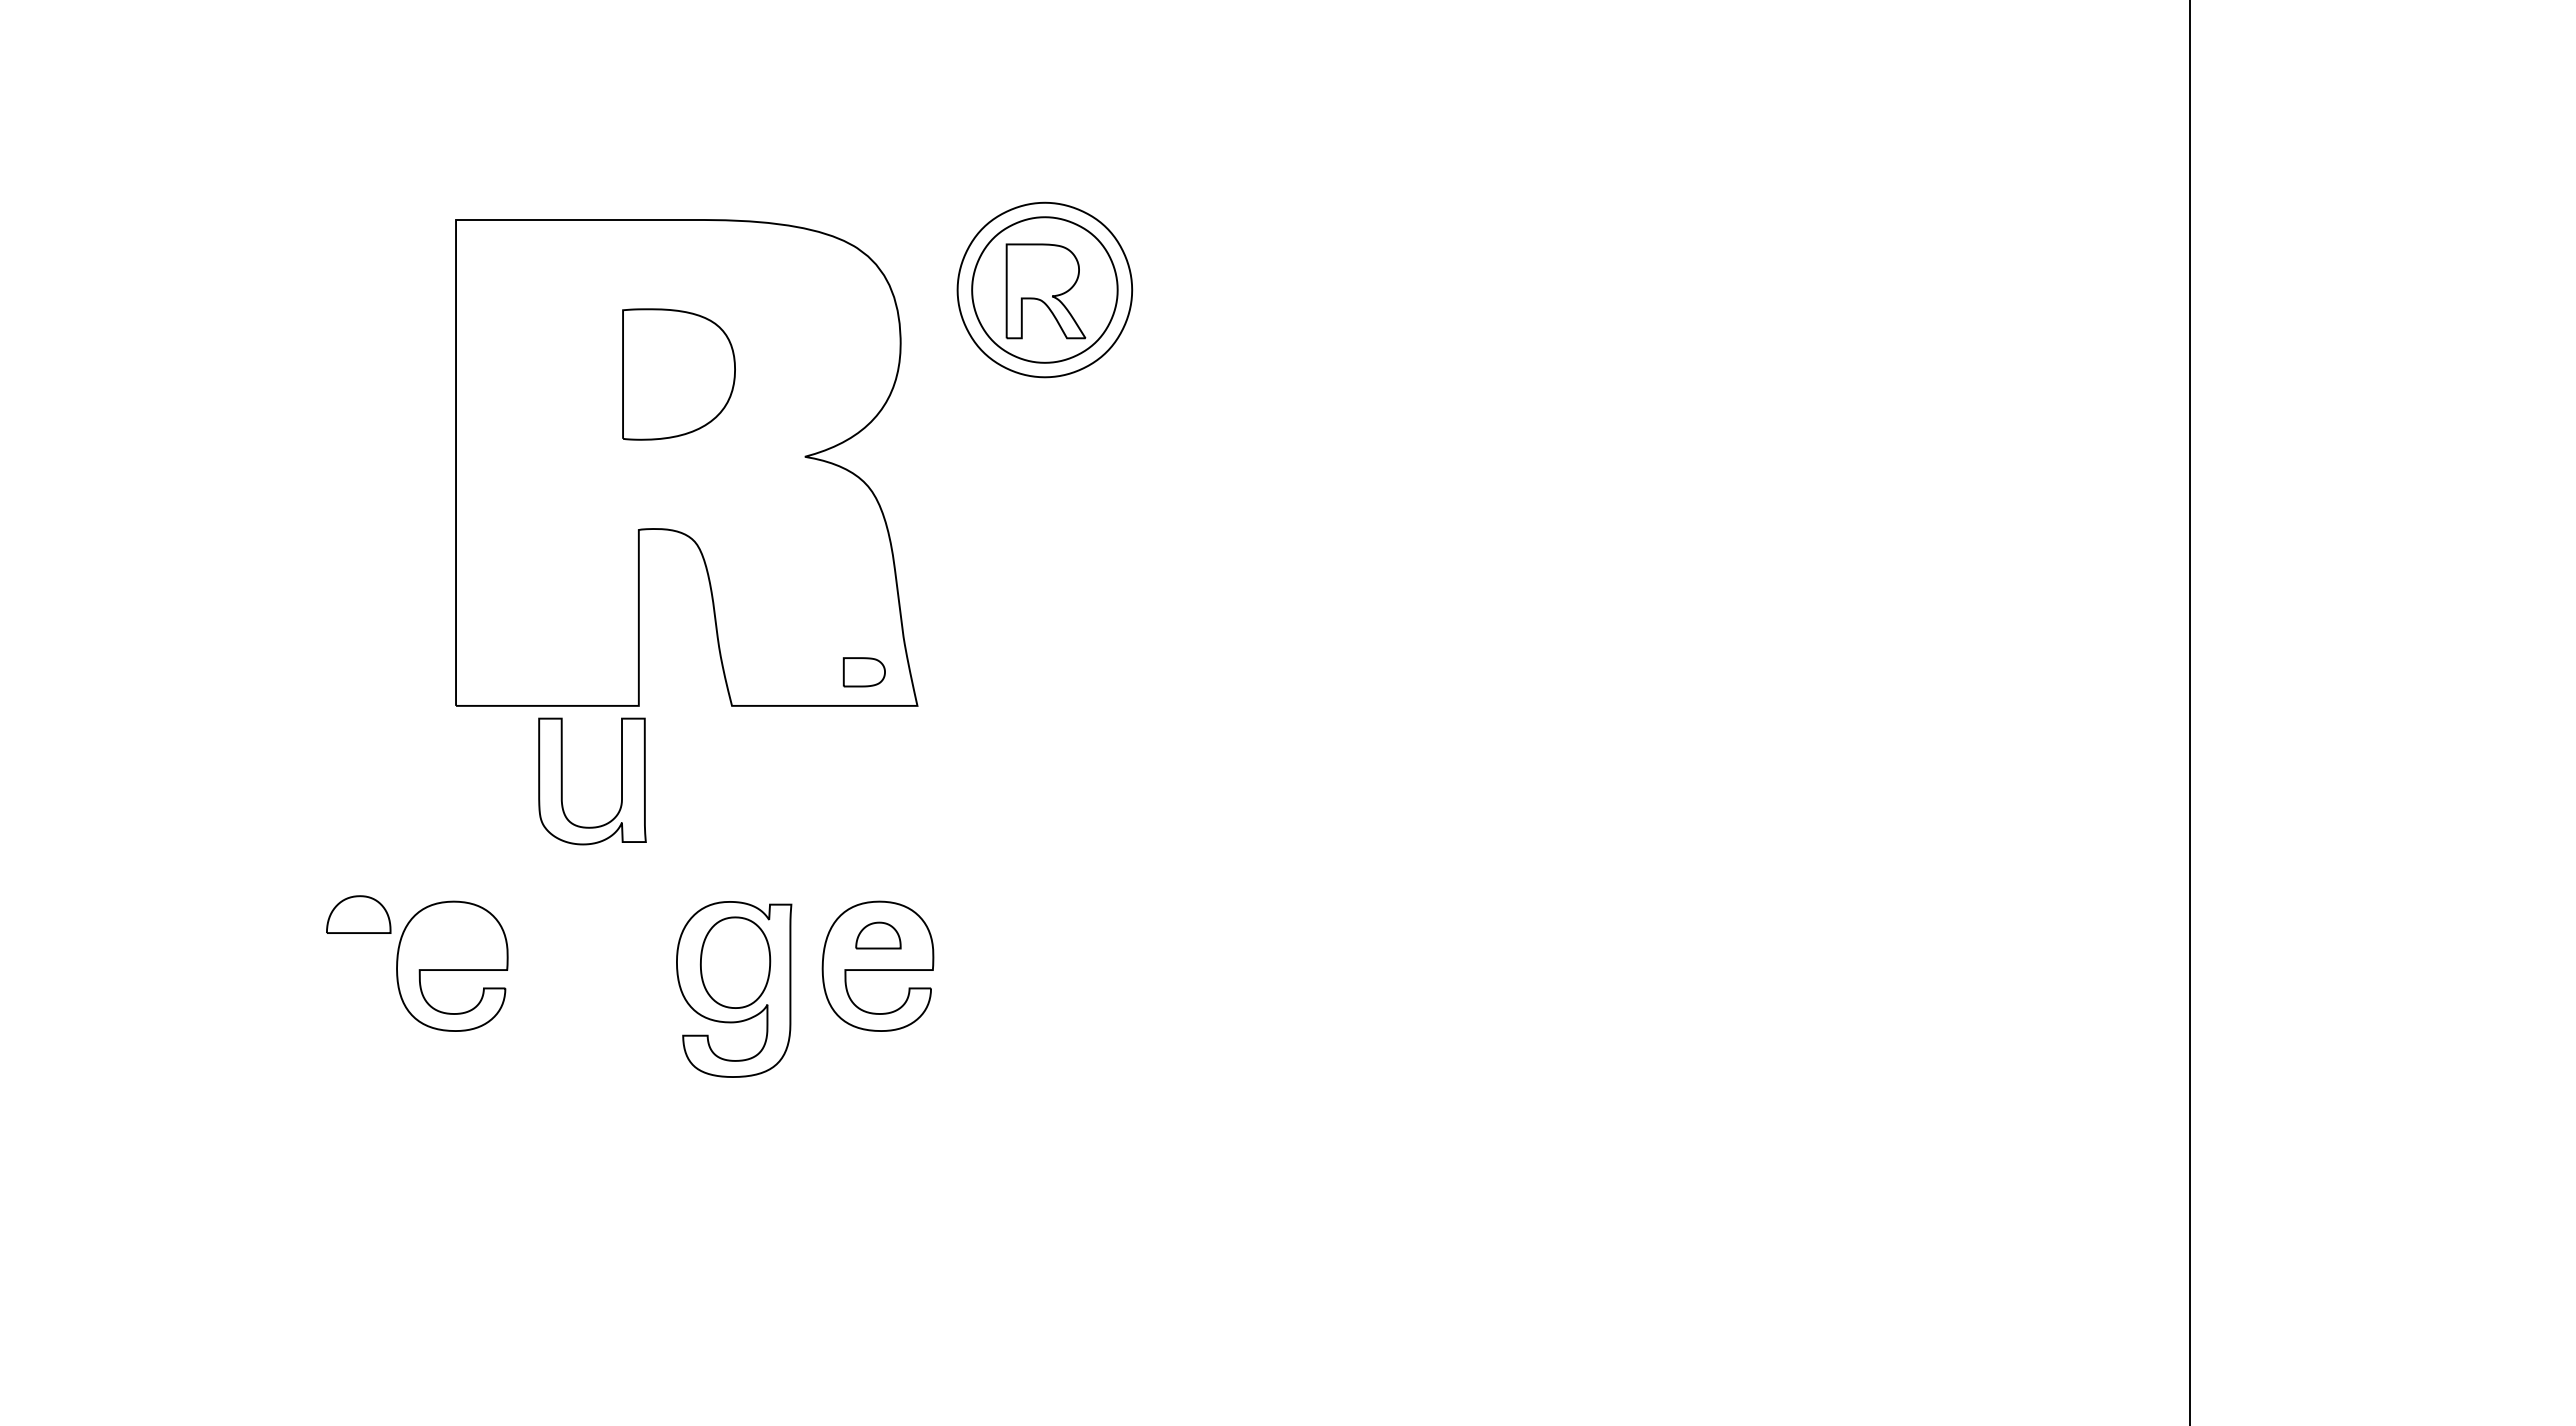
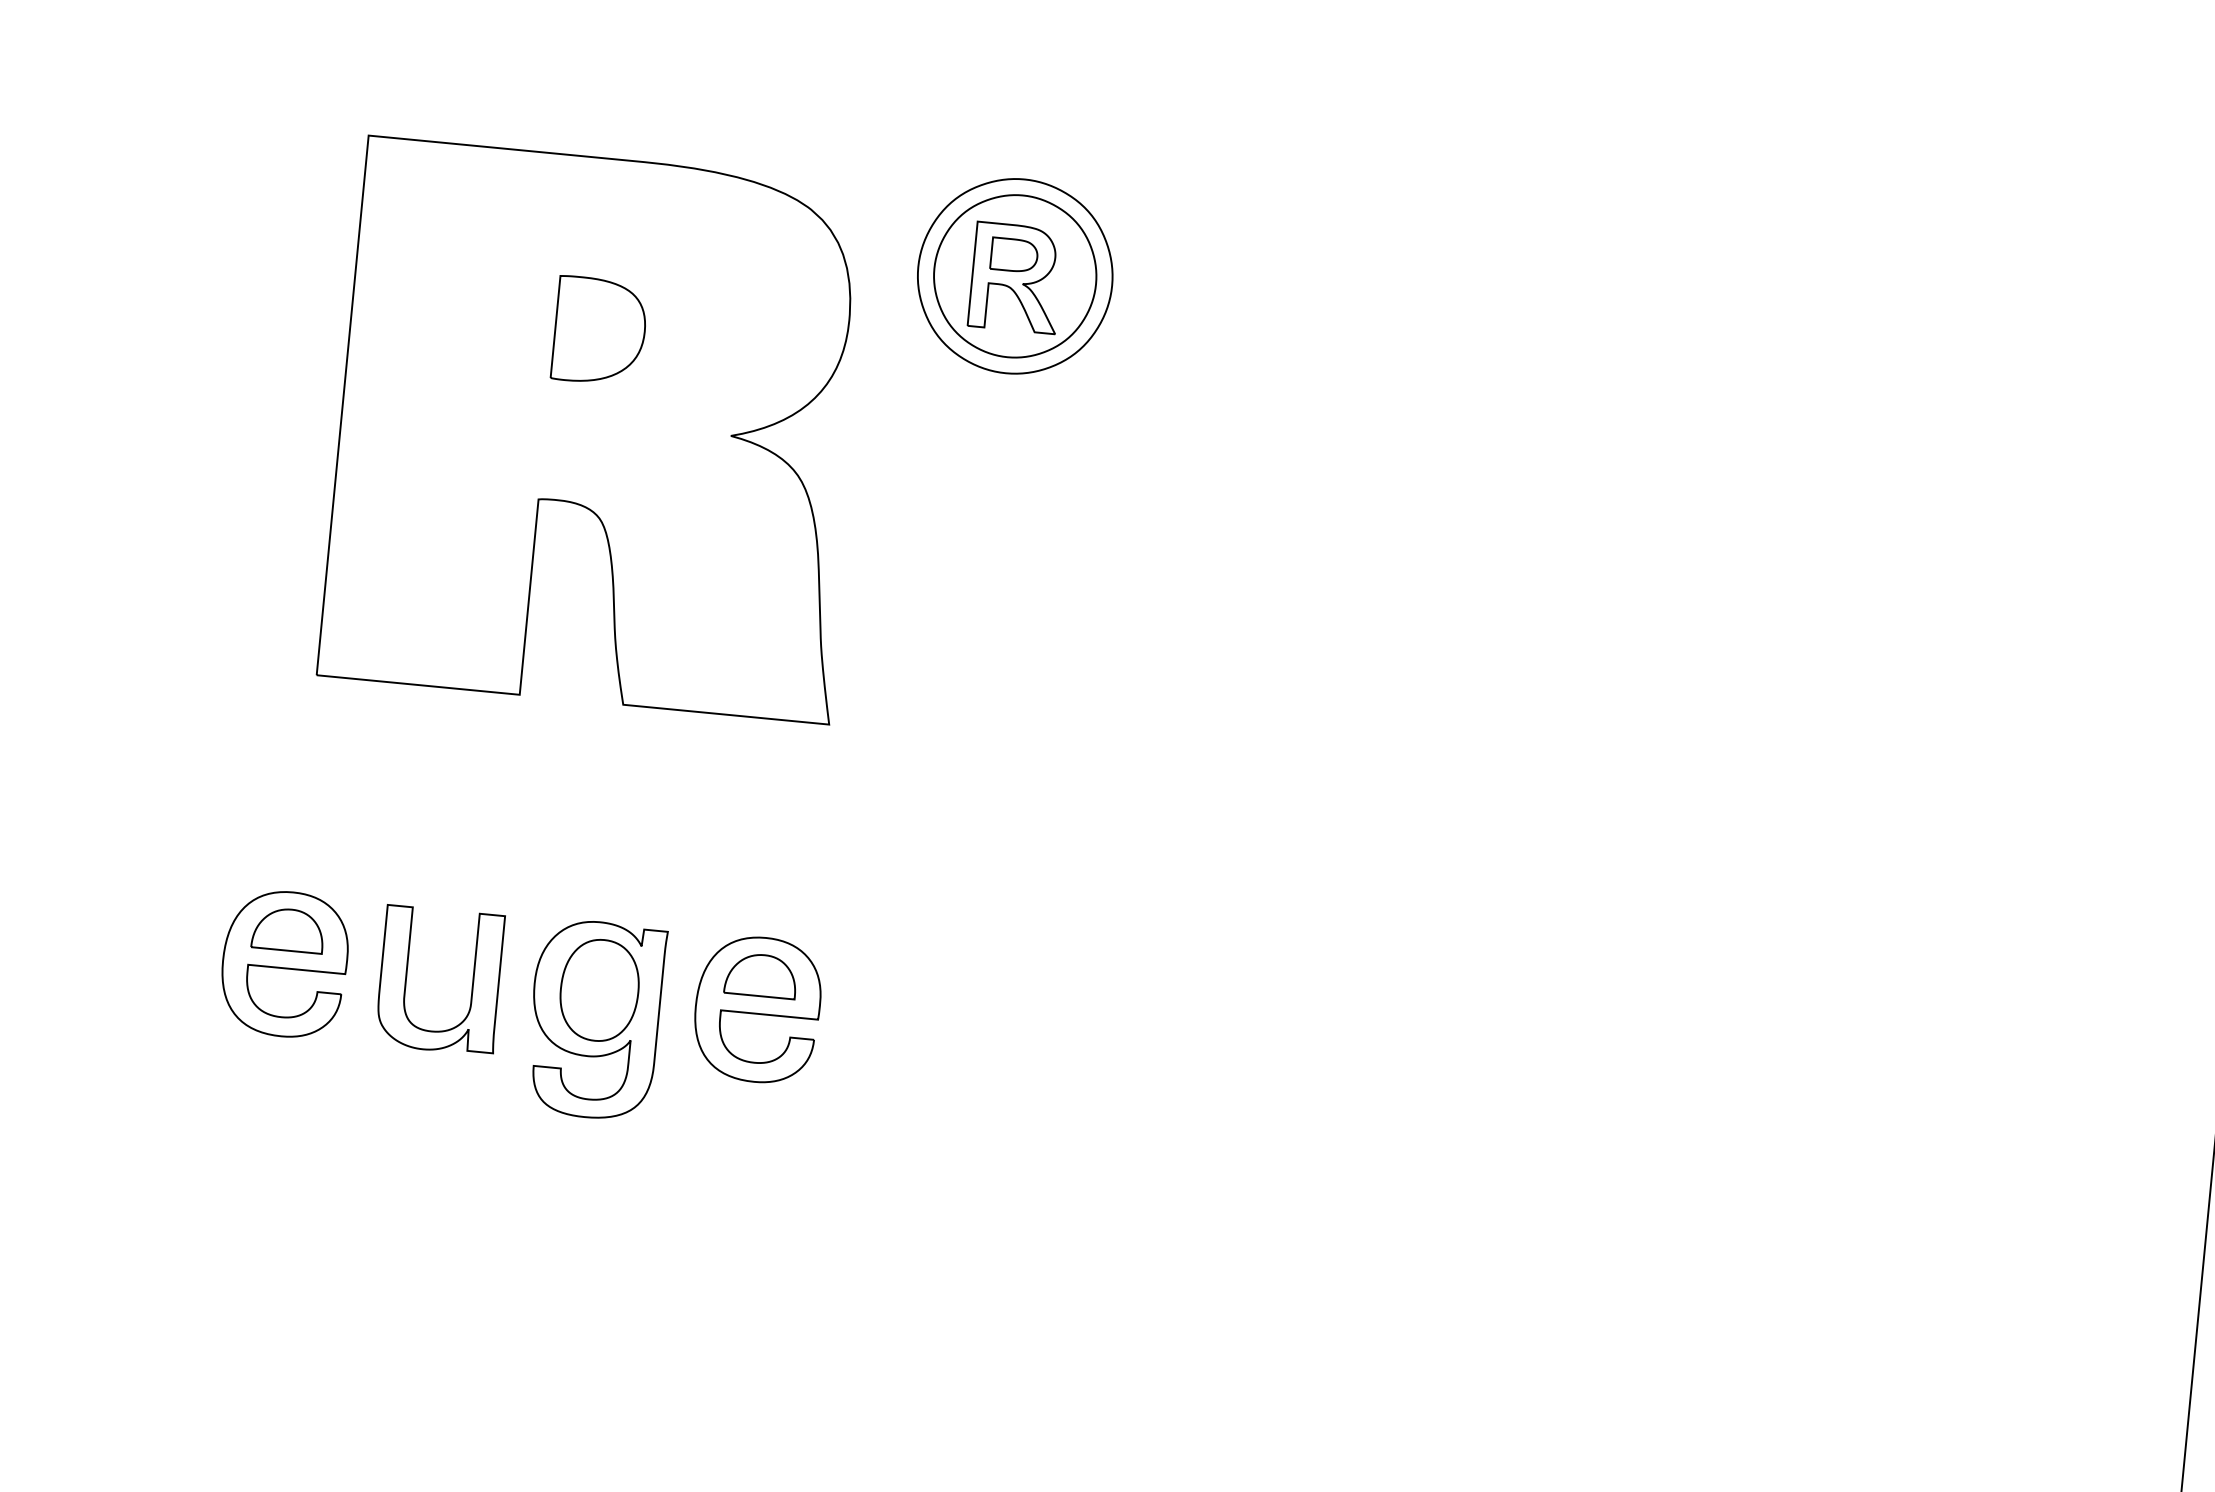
part: (679, 374) -> (600, 331), size x0.71
part: (863, 672) -> (1013, 255), moved
part: (621, 781) -> (472, 983), moved
part: (358, 914) -> (288, 929), moved
part: (878, 935) -> (761, 975), size x1.43

